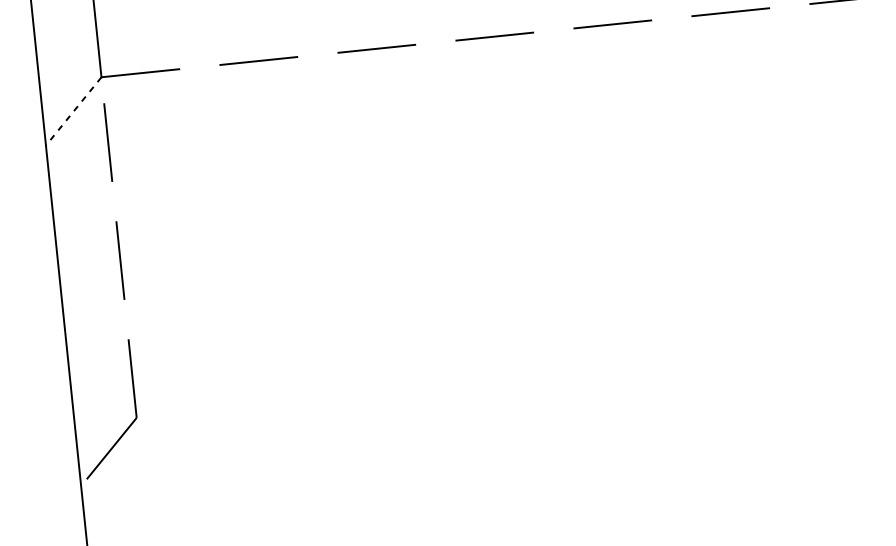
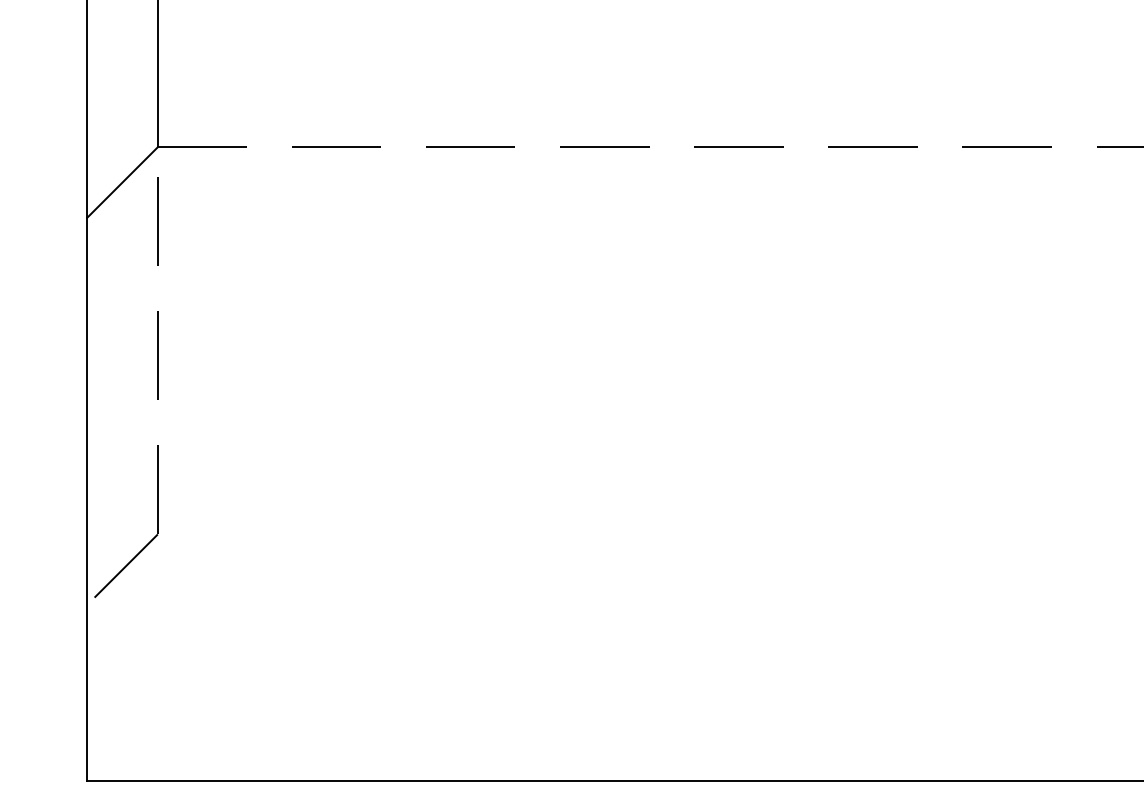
line: (73, 111) -> (122, 182), dashed -> solid

